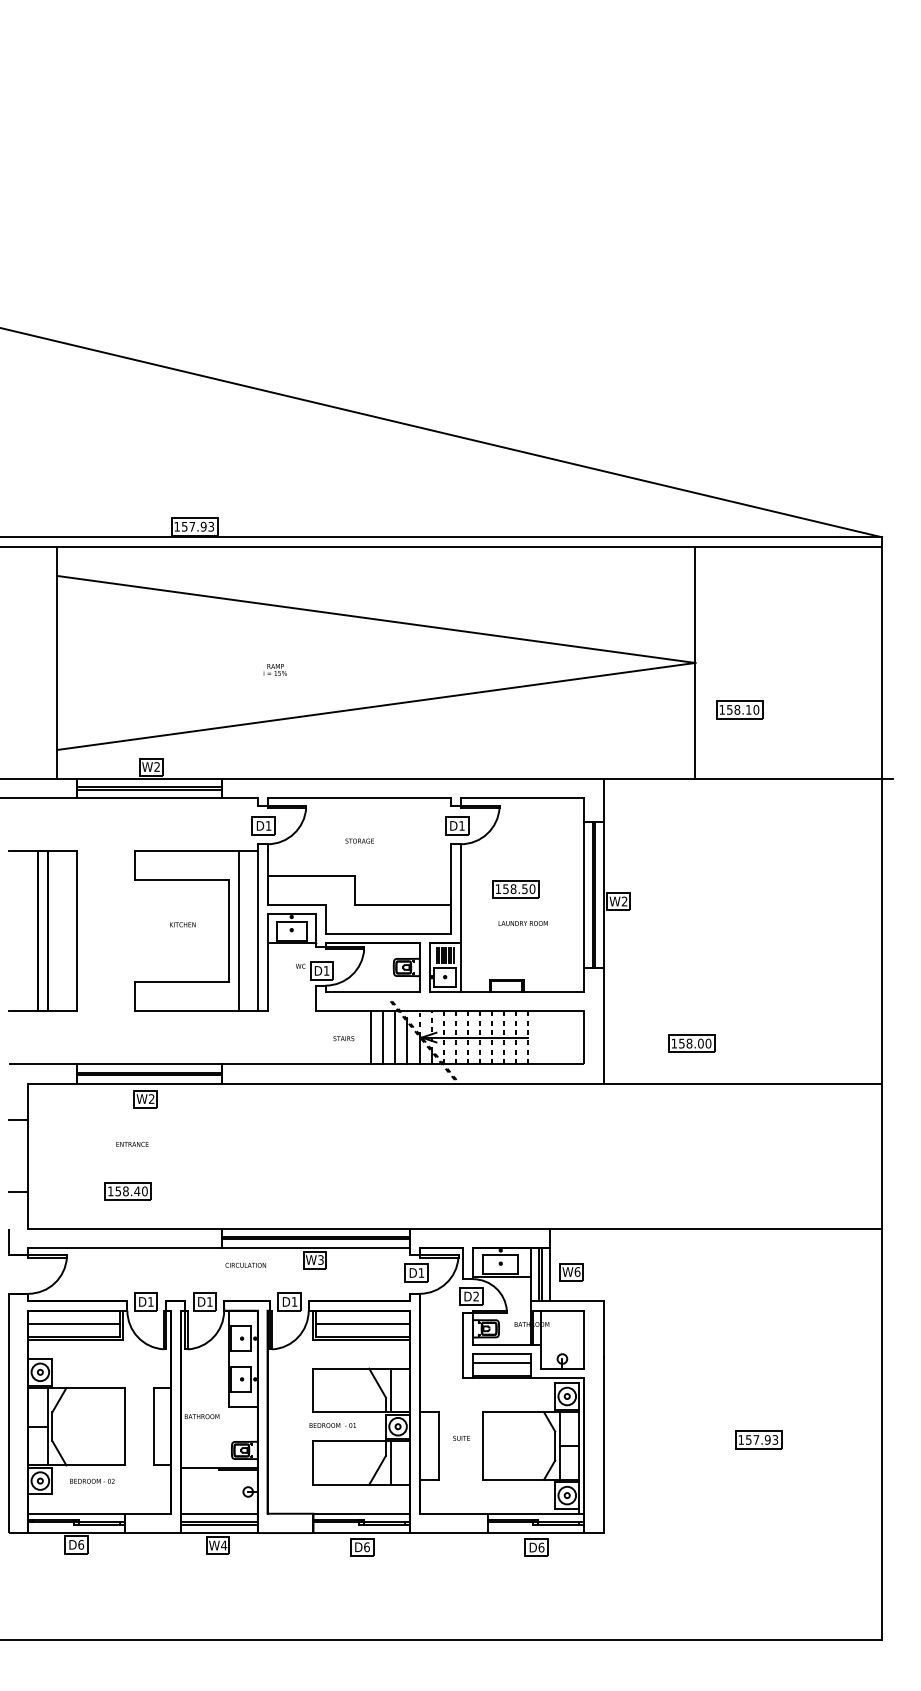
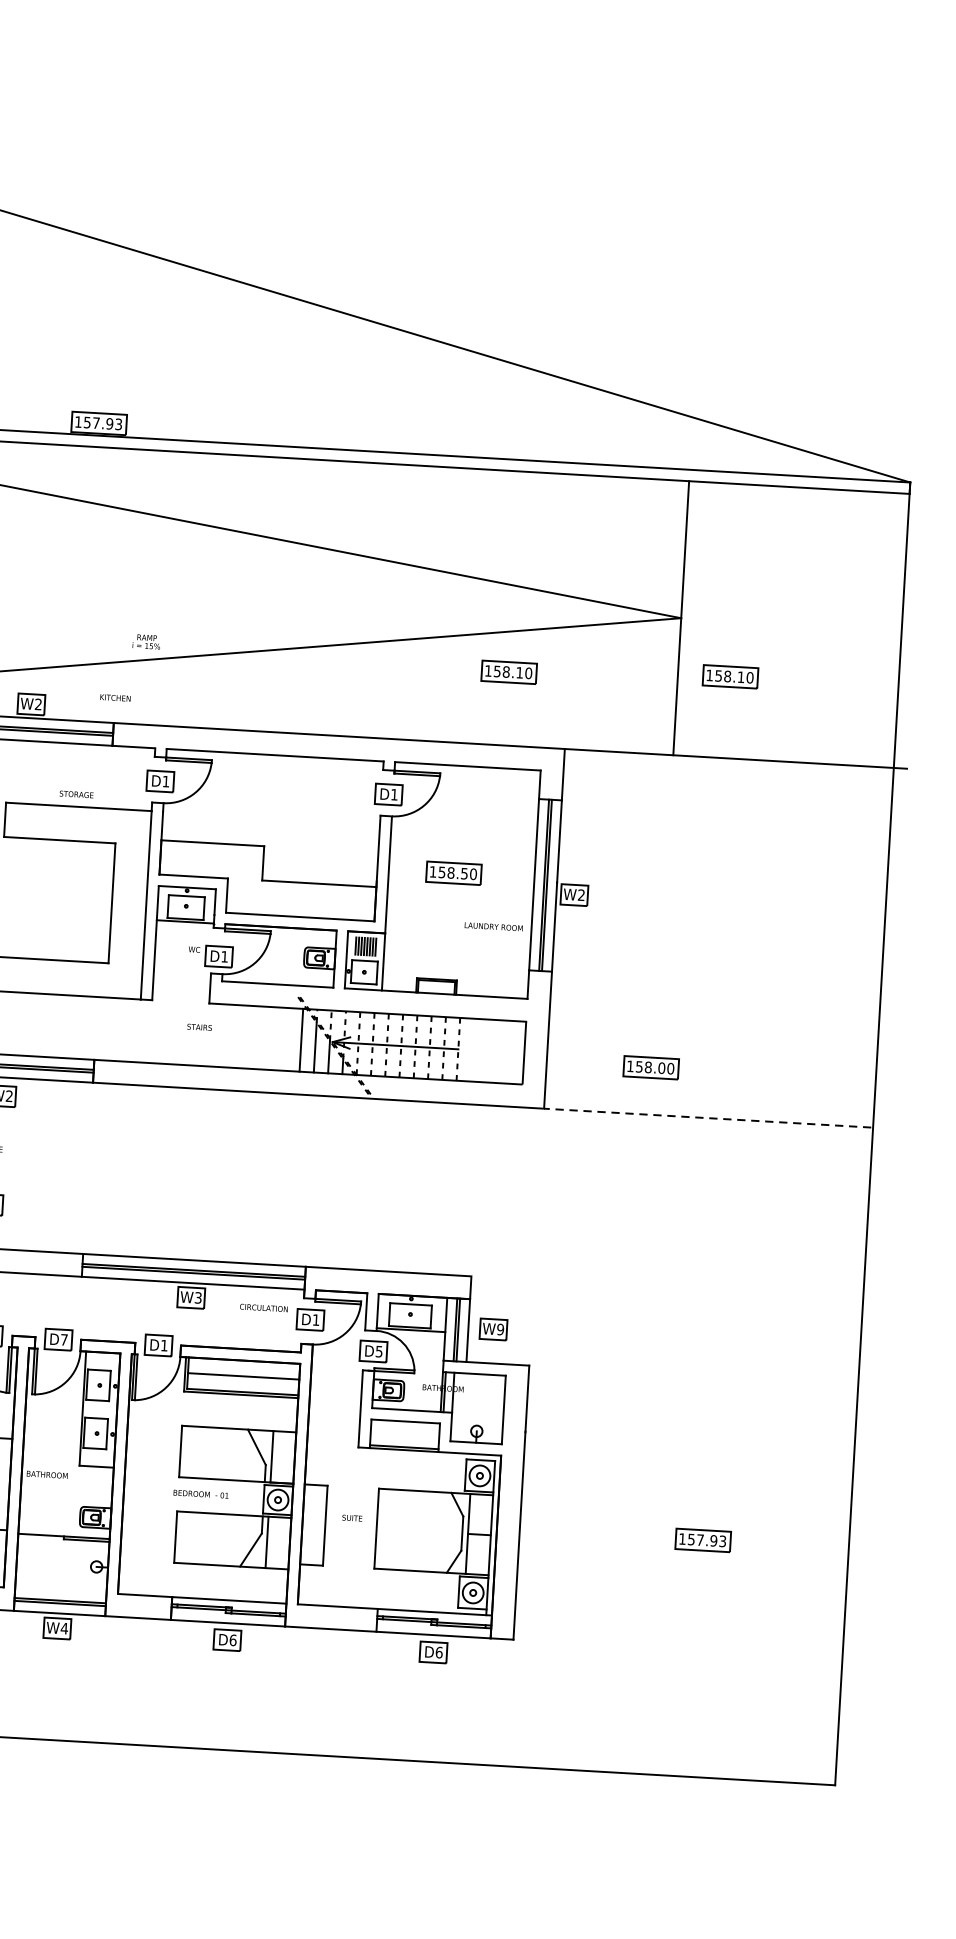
text: (274, 669) -> (145, 641), moved
part: (552, 716) -> (508, 671), added
text: (359, 840) -> (76, 793), moved
text: (522, 923) -> (492, 926), moved
text: (182, 924) -> (115, 697), moved
line: (238, 931) -> (123, 904), removed
line: (371, 1037) -> (273, 1038), removed
line: (383, 1037) -> (287, 1039), removed
text: (343, 1038) -> (199, 1027), moved
line: (741, 1083) -> (707, 1118), solid -> dashed
line: (715, 1228) -> (666, 1287), removed
text: (245, 1264) -> (263, 1307), moved
text: (577, 1271) -> (500, 1328), W6 -> W9
text: (475, 1296) -> (378, 1351), D2 -> D5
text: (209, 1301) -> (63, 1339), D1 -> D7
line: (502, 1362) -> (405, 1431), removed
line: (218, 1513) -> (60, 1590), removed

